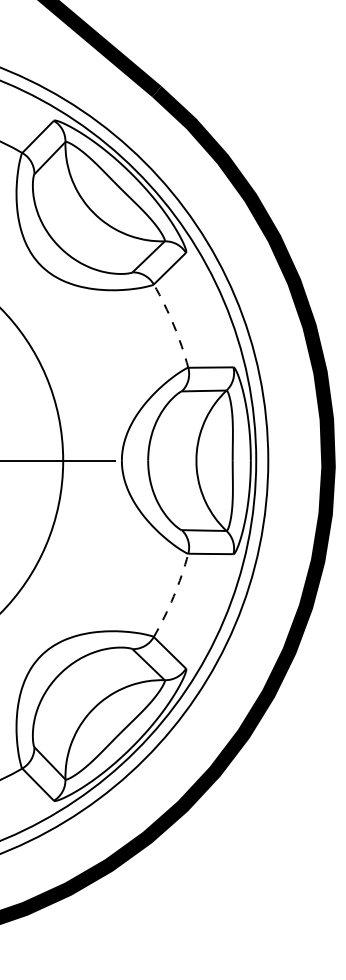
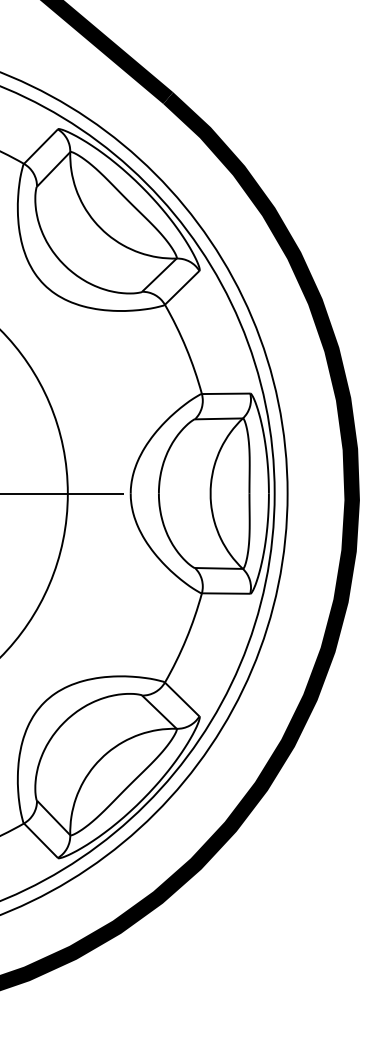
arc: (173, 325) -> (186, 348), dashed -> solid
arc: (173, 596) -> (186, 639), dashed -> solid

